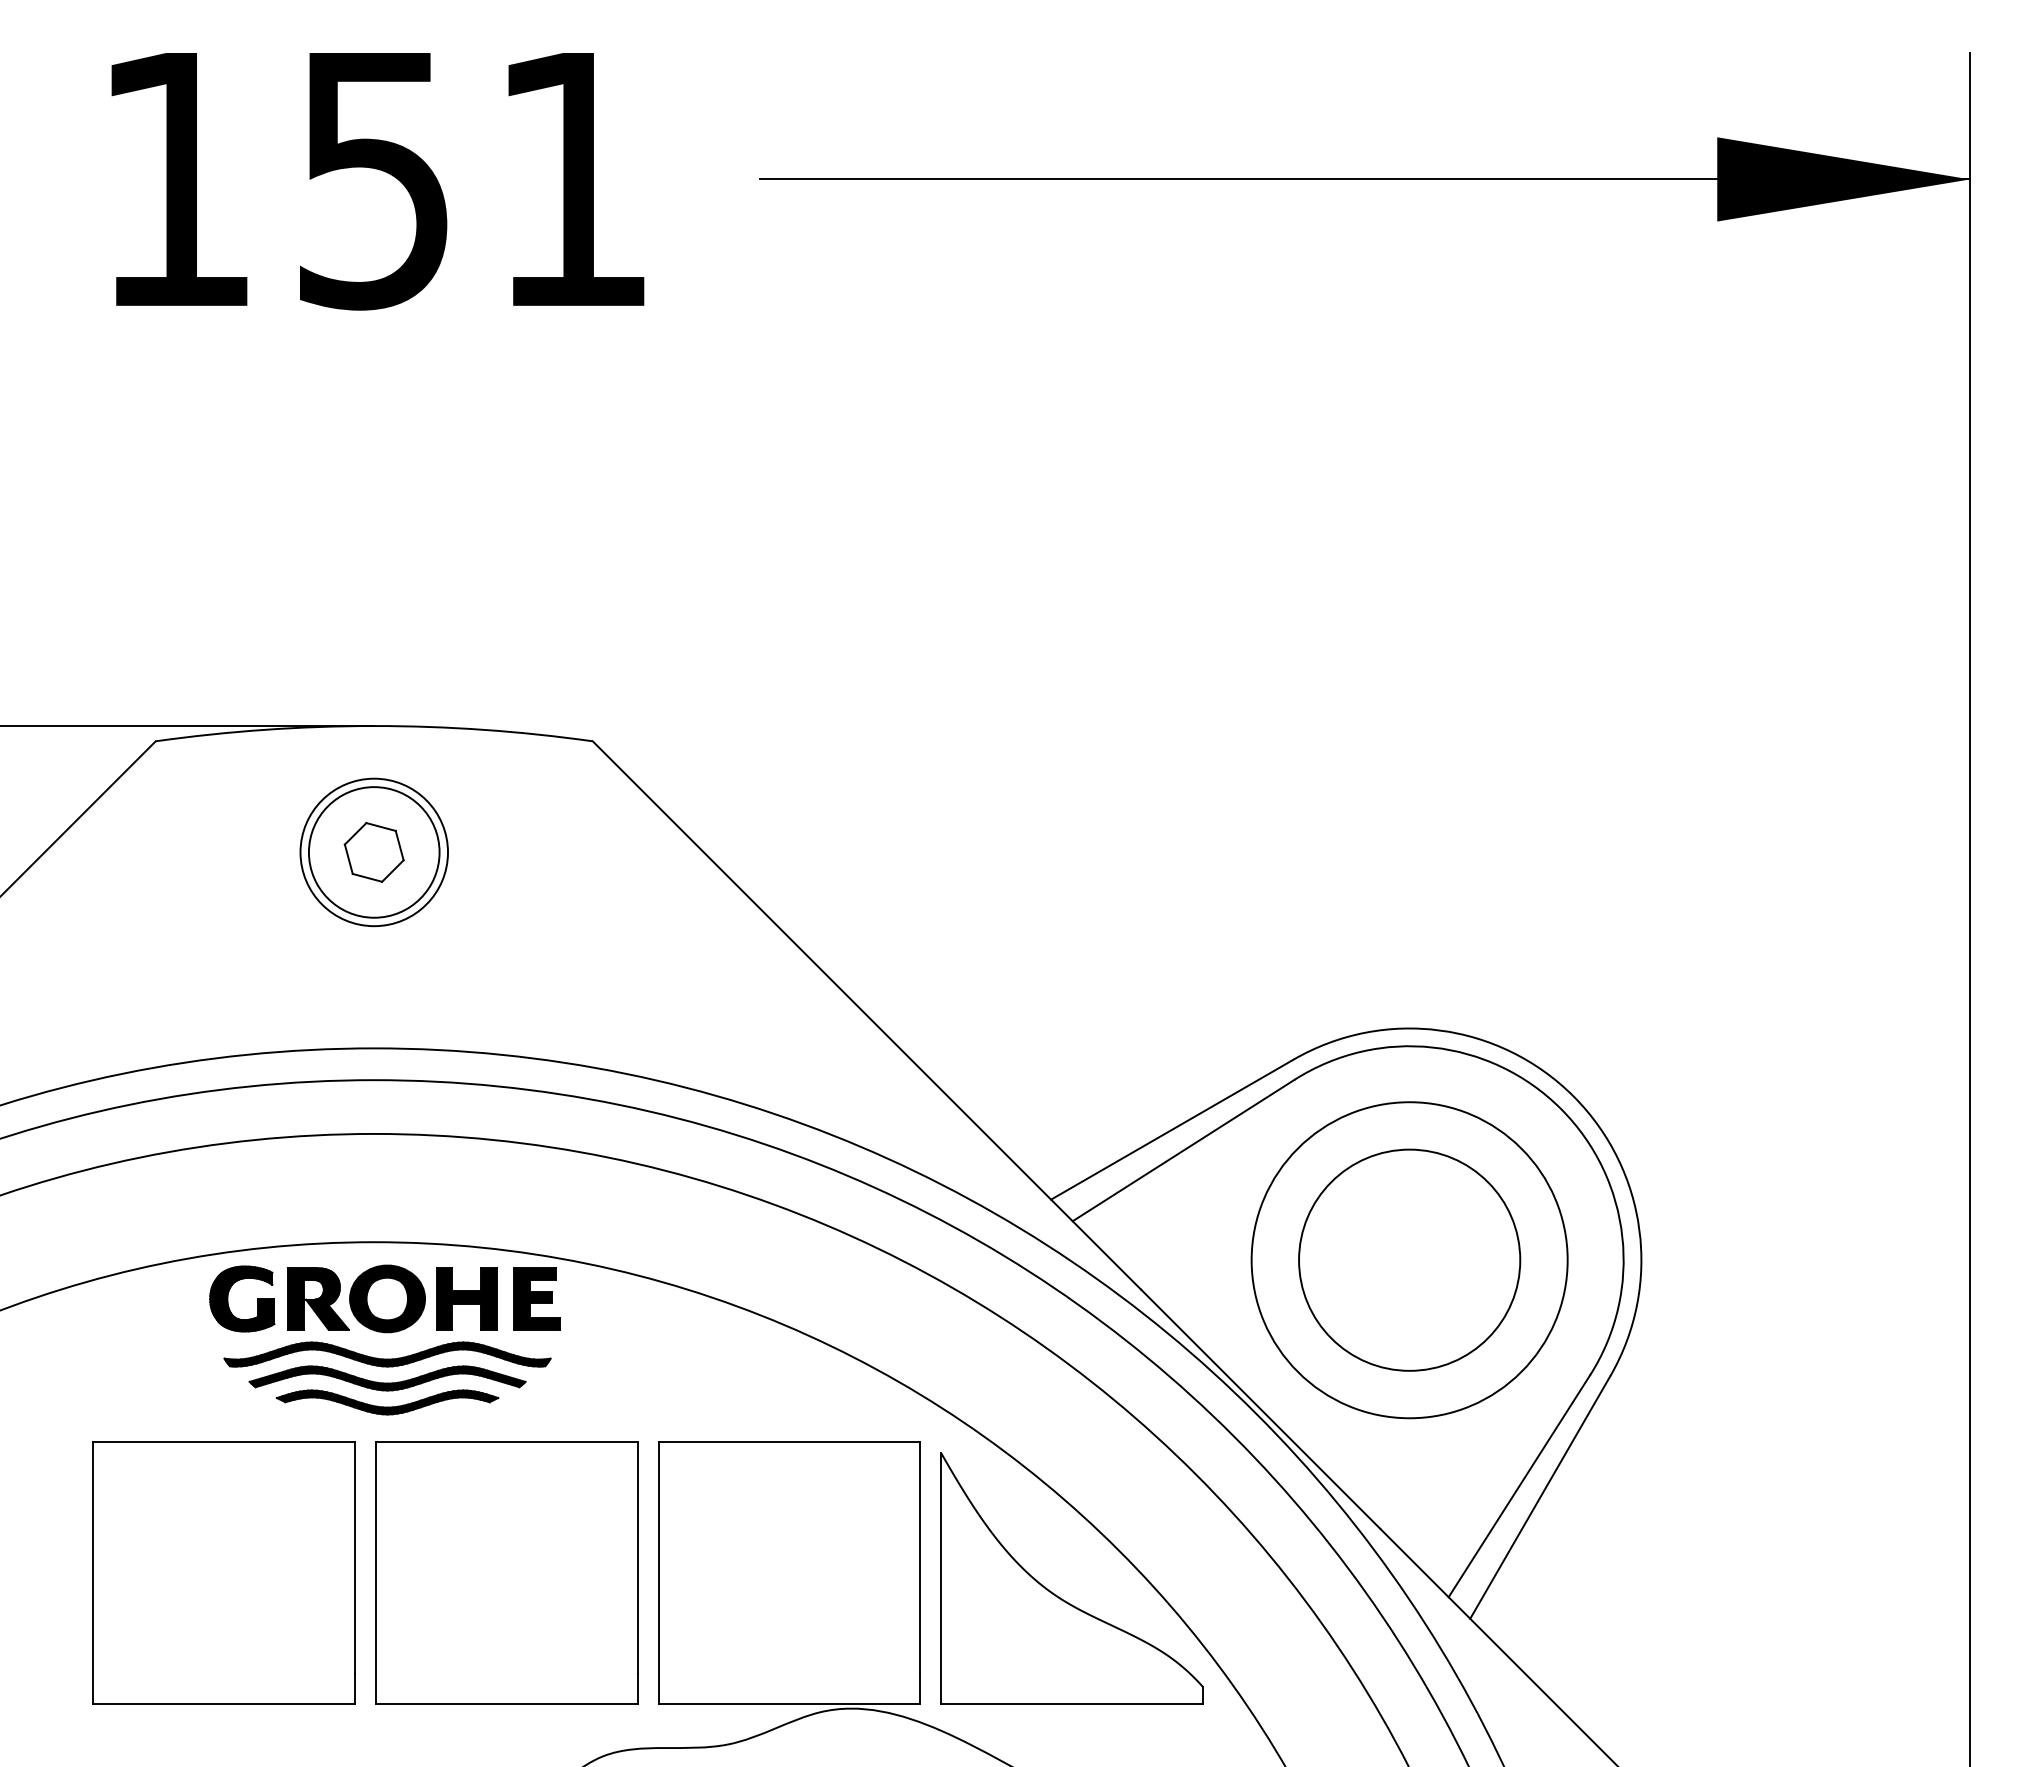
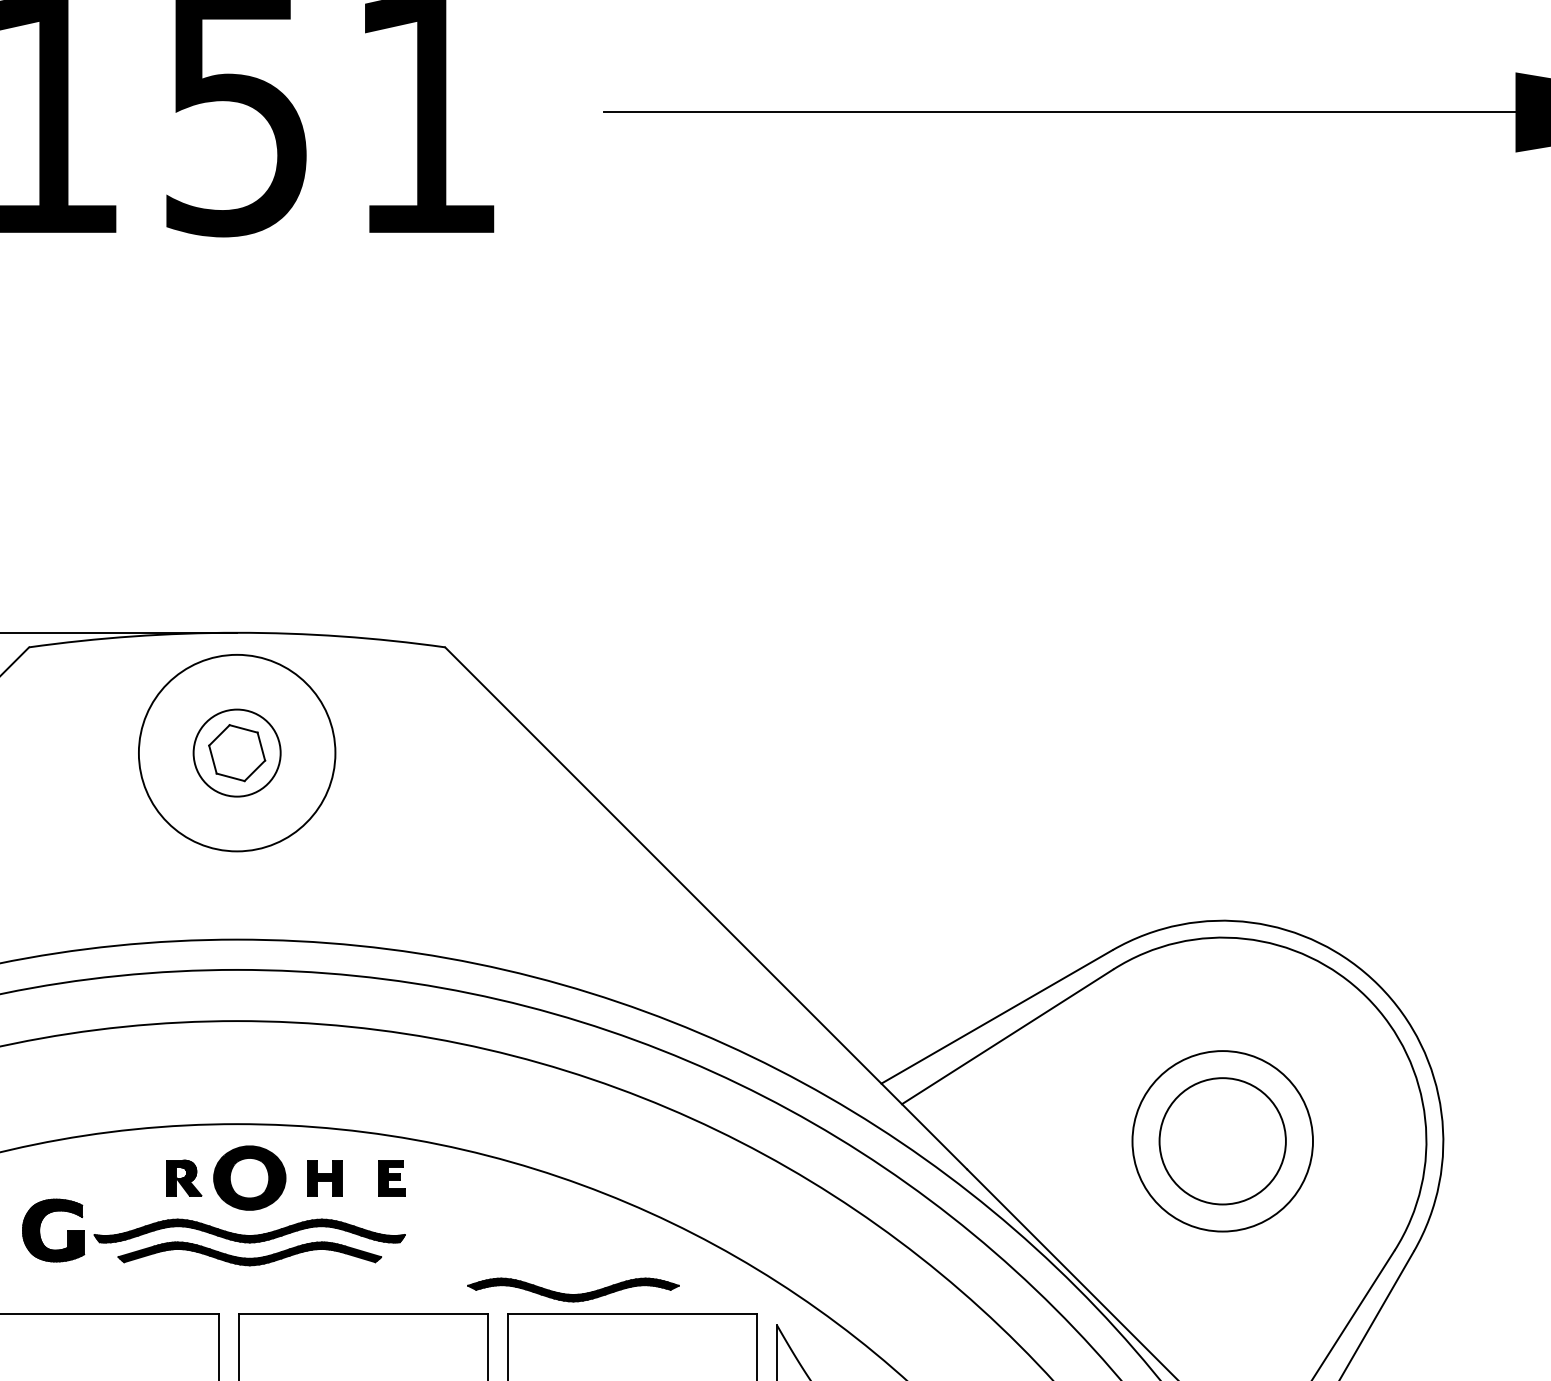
circle: (373, 852) -> (236, 753), size x0.7
circle: (374, 852) -> (237, 753), size x1.4
circle: (1409, 1259) -> (1222, 1140), size x0.6
circle: (1409, 1260) -> (1222, 1141), size x0.6
part: (228, 1298) -> (40, 1230), moved
part: (318, 1298) -> (184, 1177), size x0.6
part: (466, 1298) -> (324, 1177), size x0.6
part: (536, 1298) -> (391, 1177), size x0.6
part: (387, 1402) -> (573, 1290), moved

